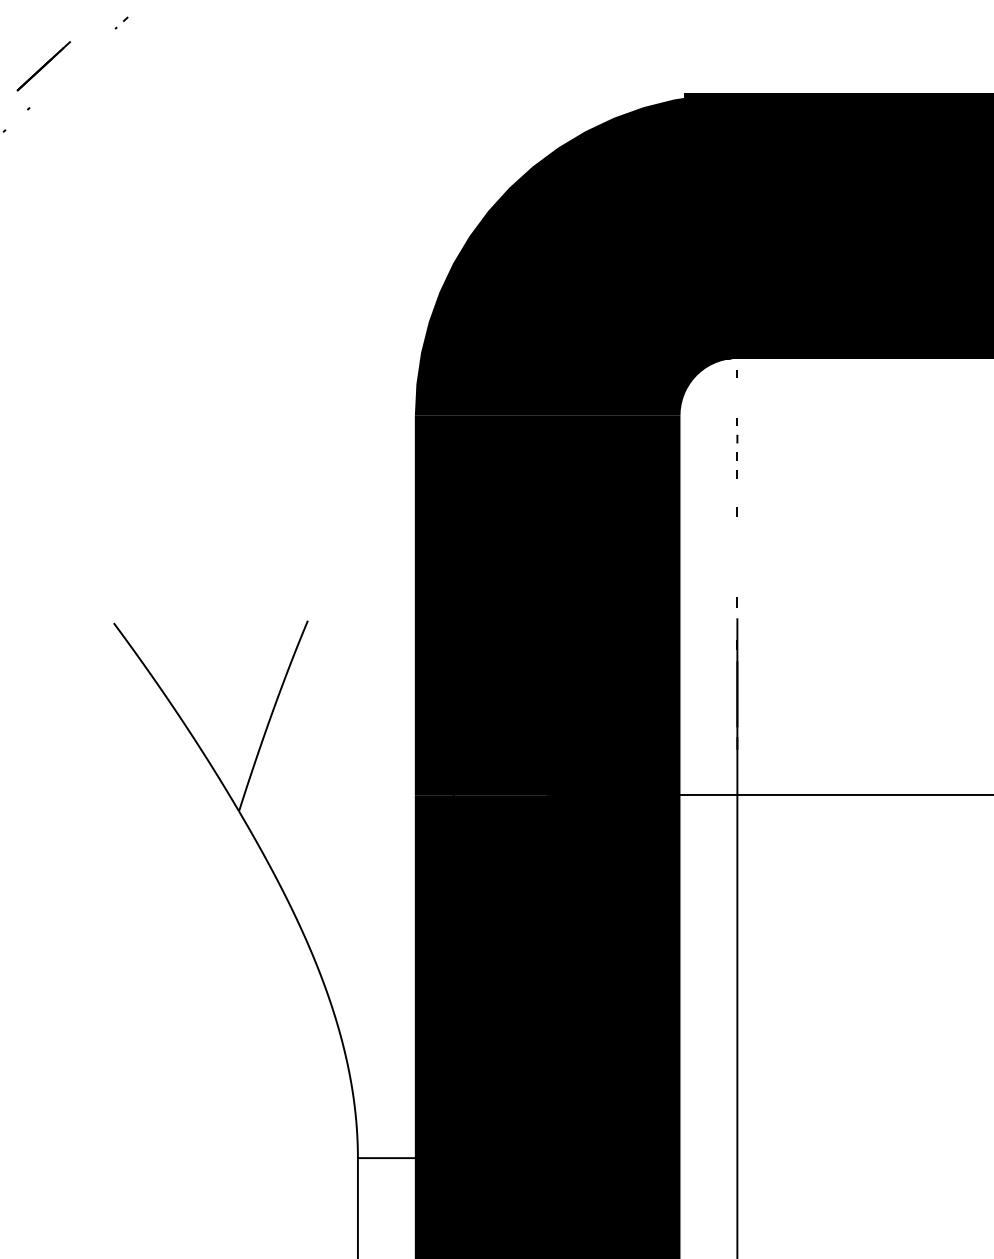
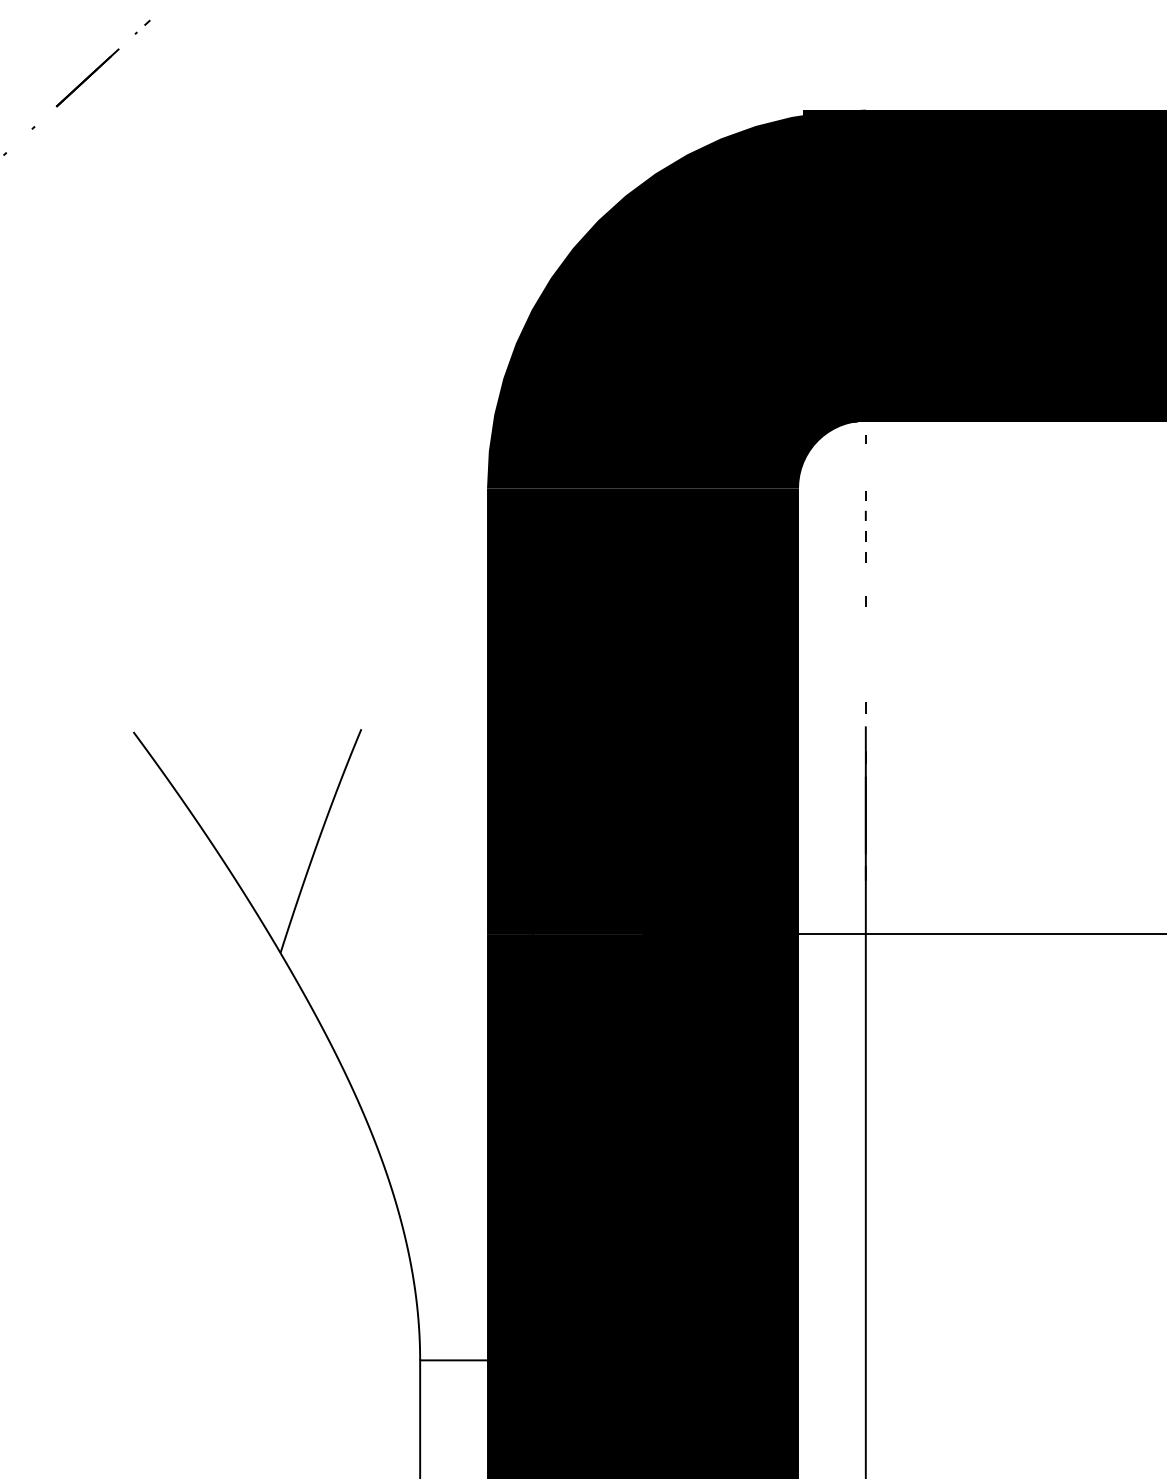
line: (43, 66) -> (87, 78), moved

